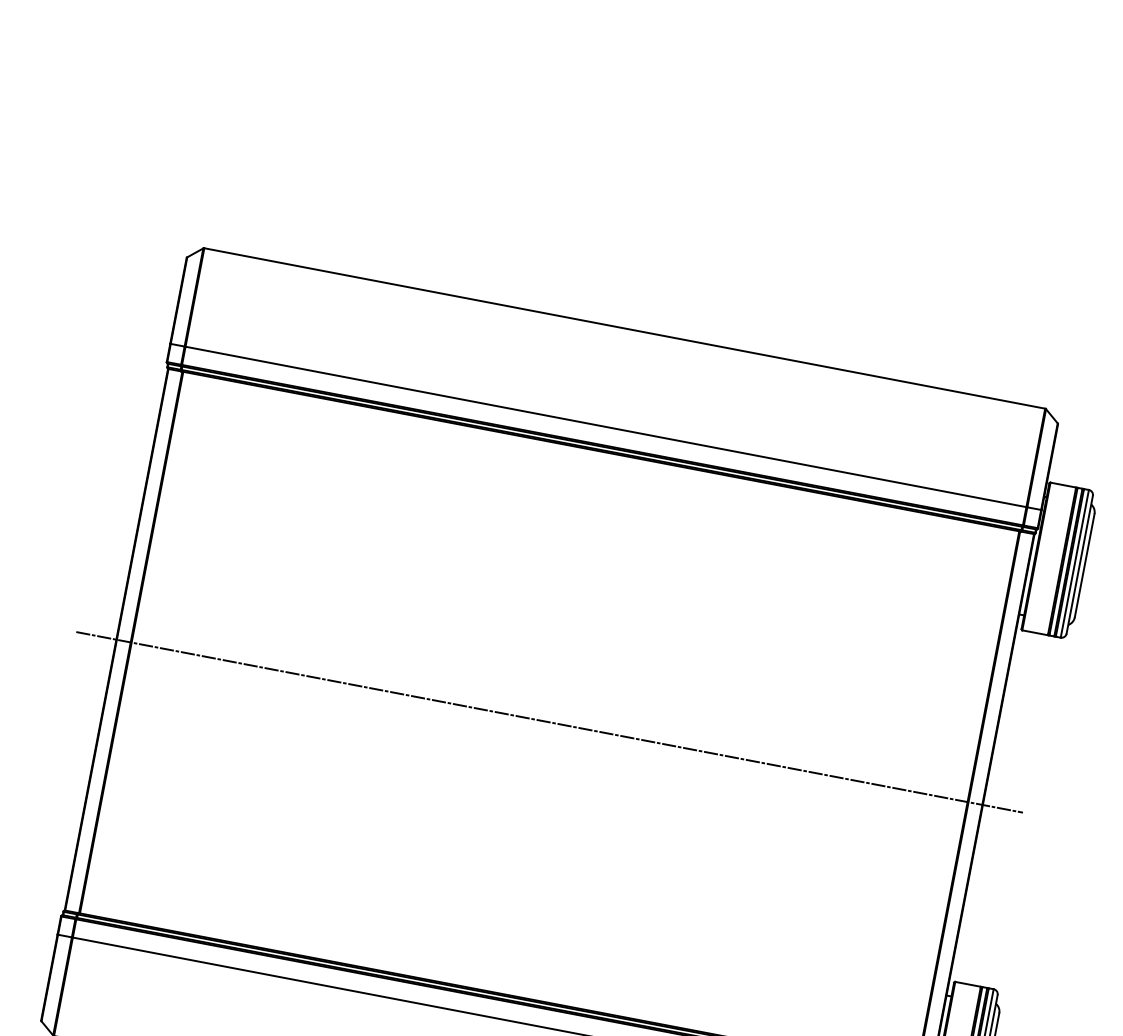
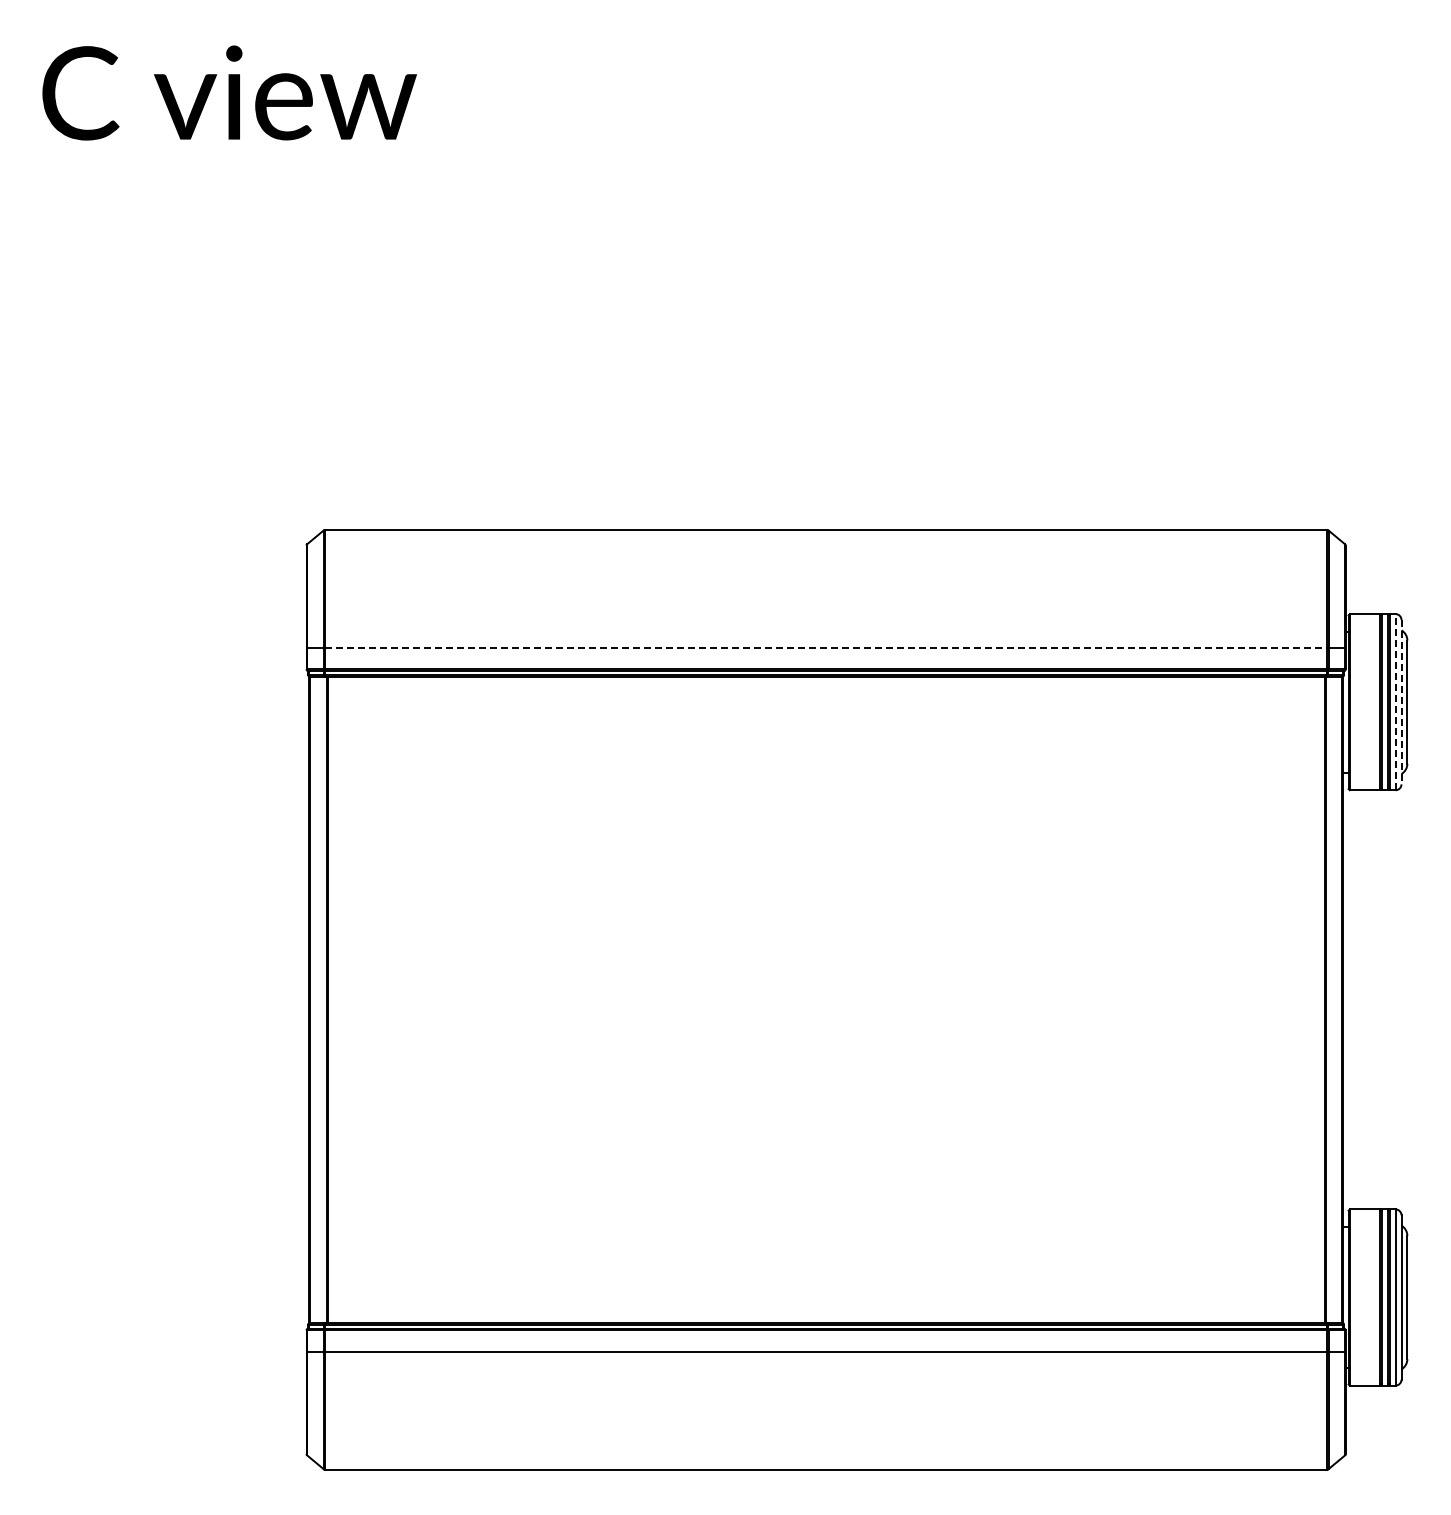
line: (606, 426) -> (826, 647), solid -> dashed
line: (1074, 563) -> (1395, 701), solid -> dashed
line: (1079, 565) -> (1401, 702), solid -> dashed
line: (549, 721) -> (825, 999), removed

